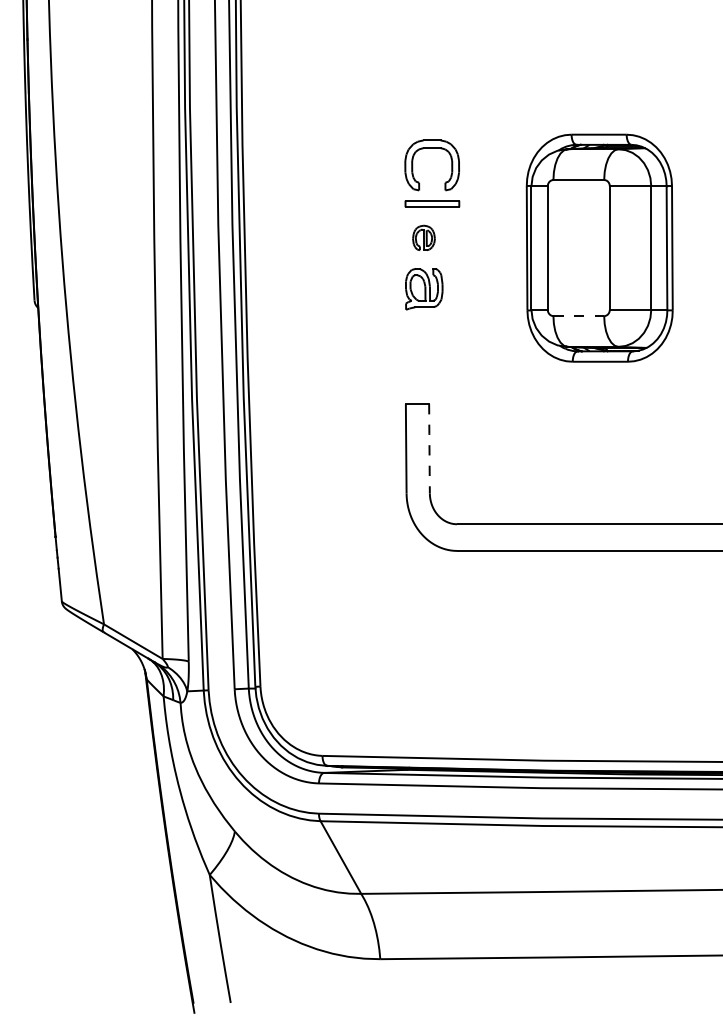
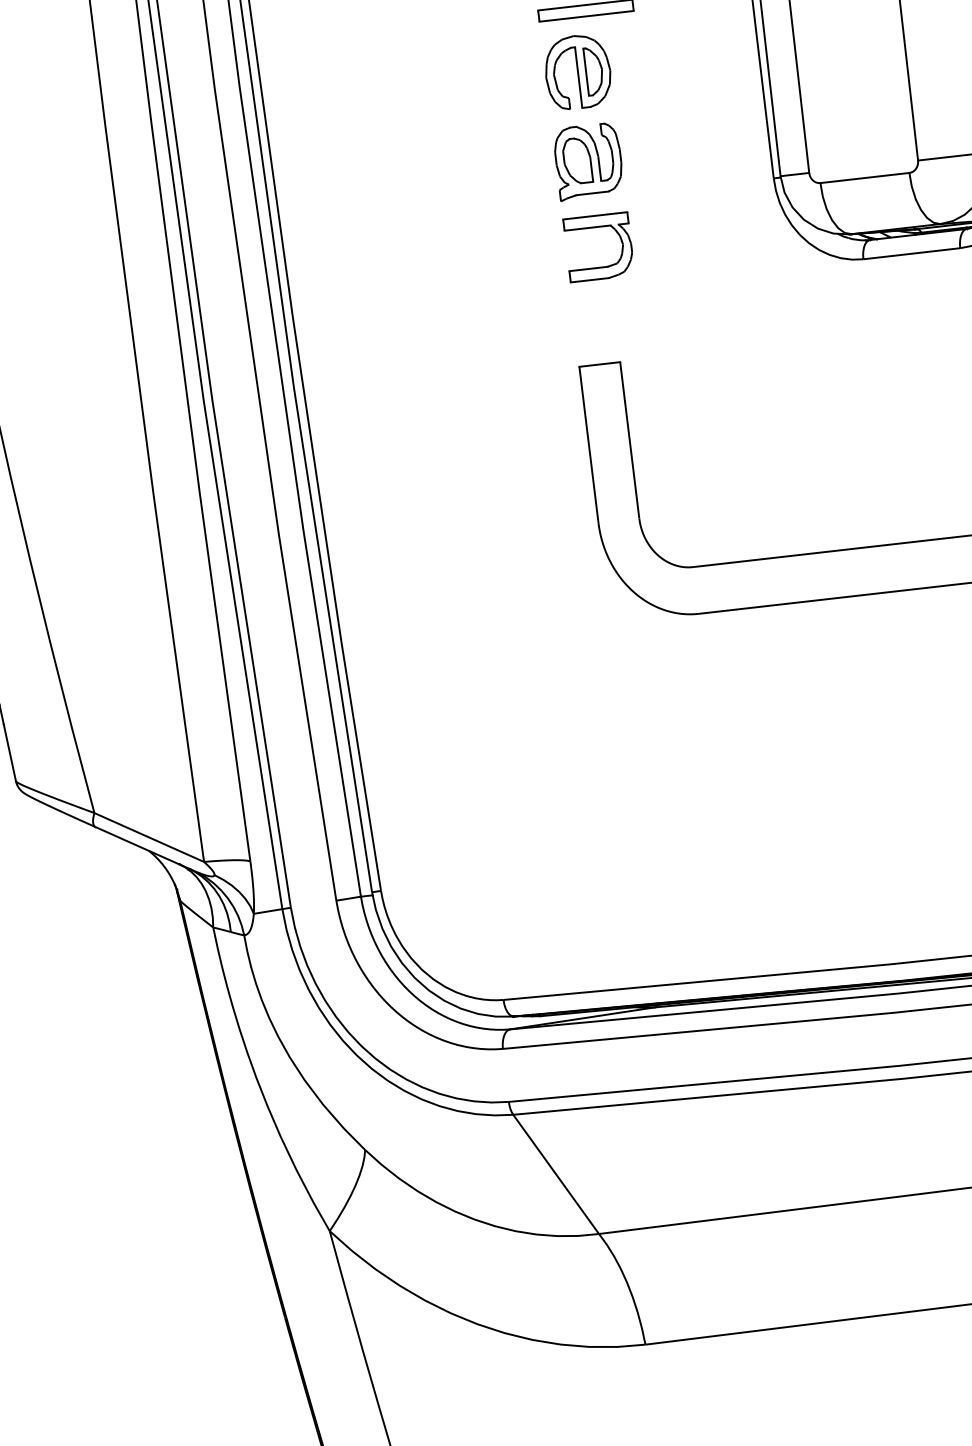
part: (423, 237) -> (577, 71), size x1.67
line: (579, 316) -> (866, 178), dashed -> solid
part: (424, 327) -> (596, 228), added
line: (429, 448) -> (629, 439), dashed -> solid

